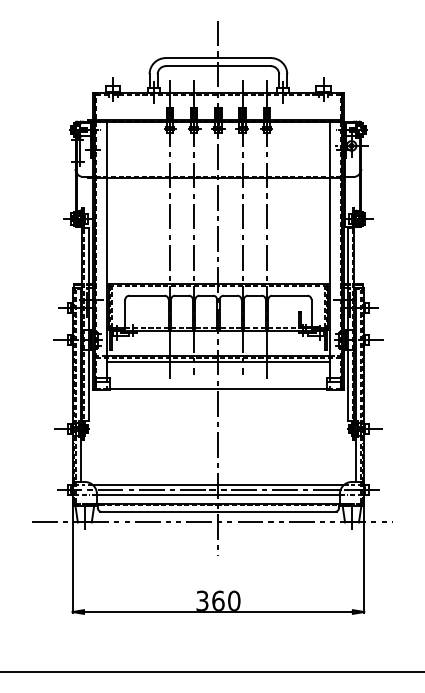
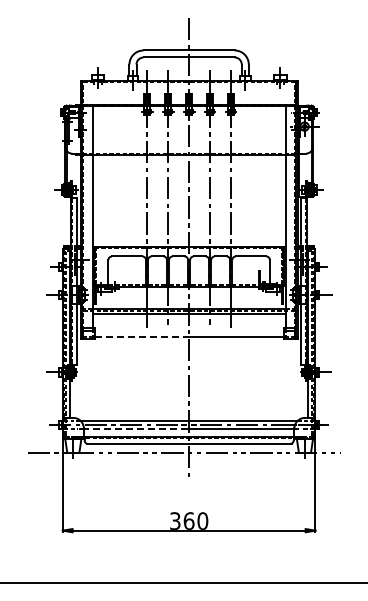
line: (164, 389) -> (142, 337), solid -> dashed
line: (157, 495) -> (136, 429), solid -> dashed

